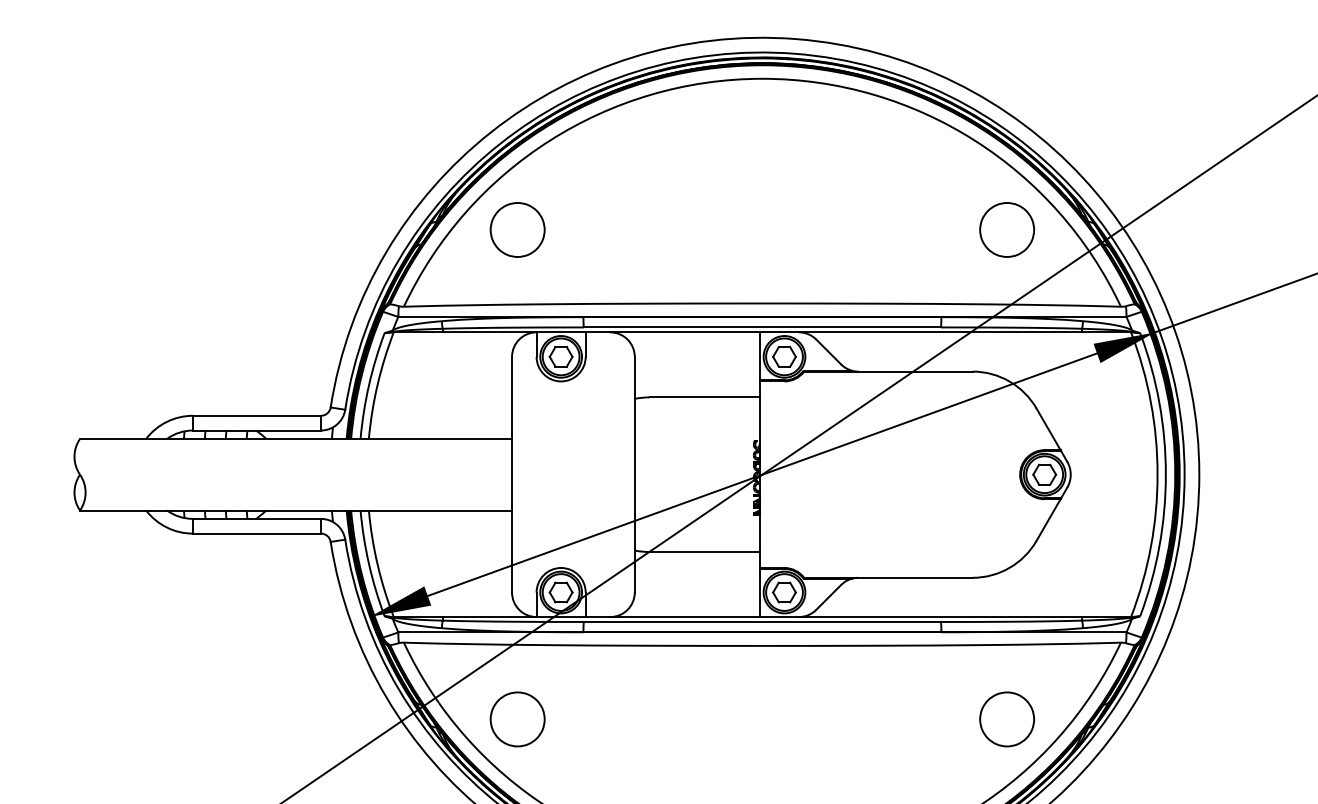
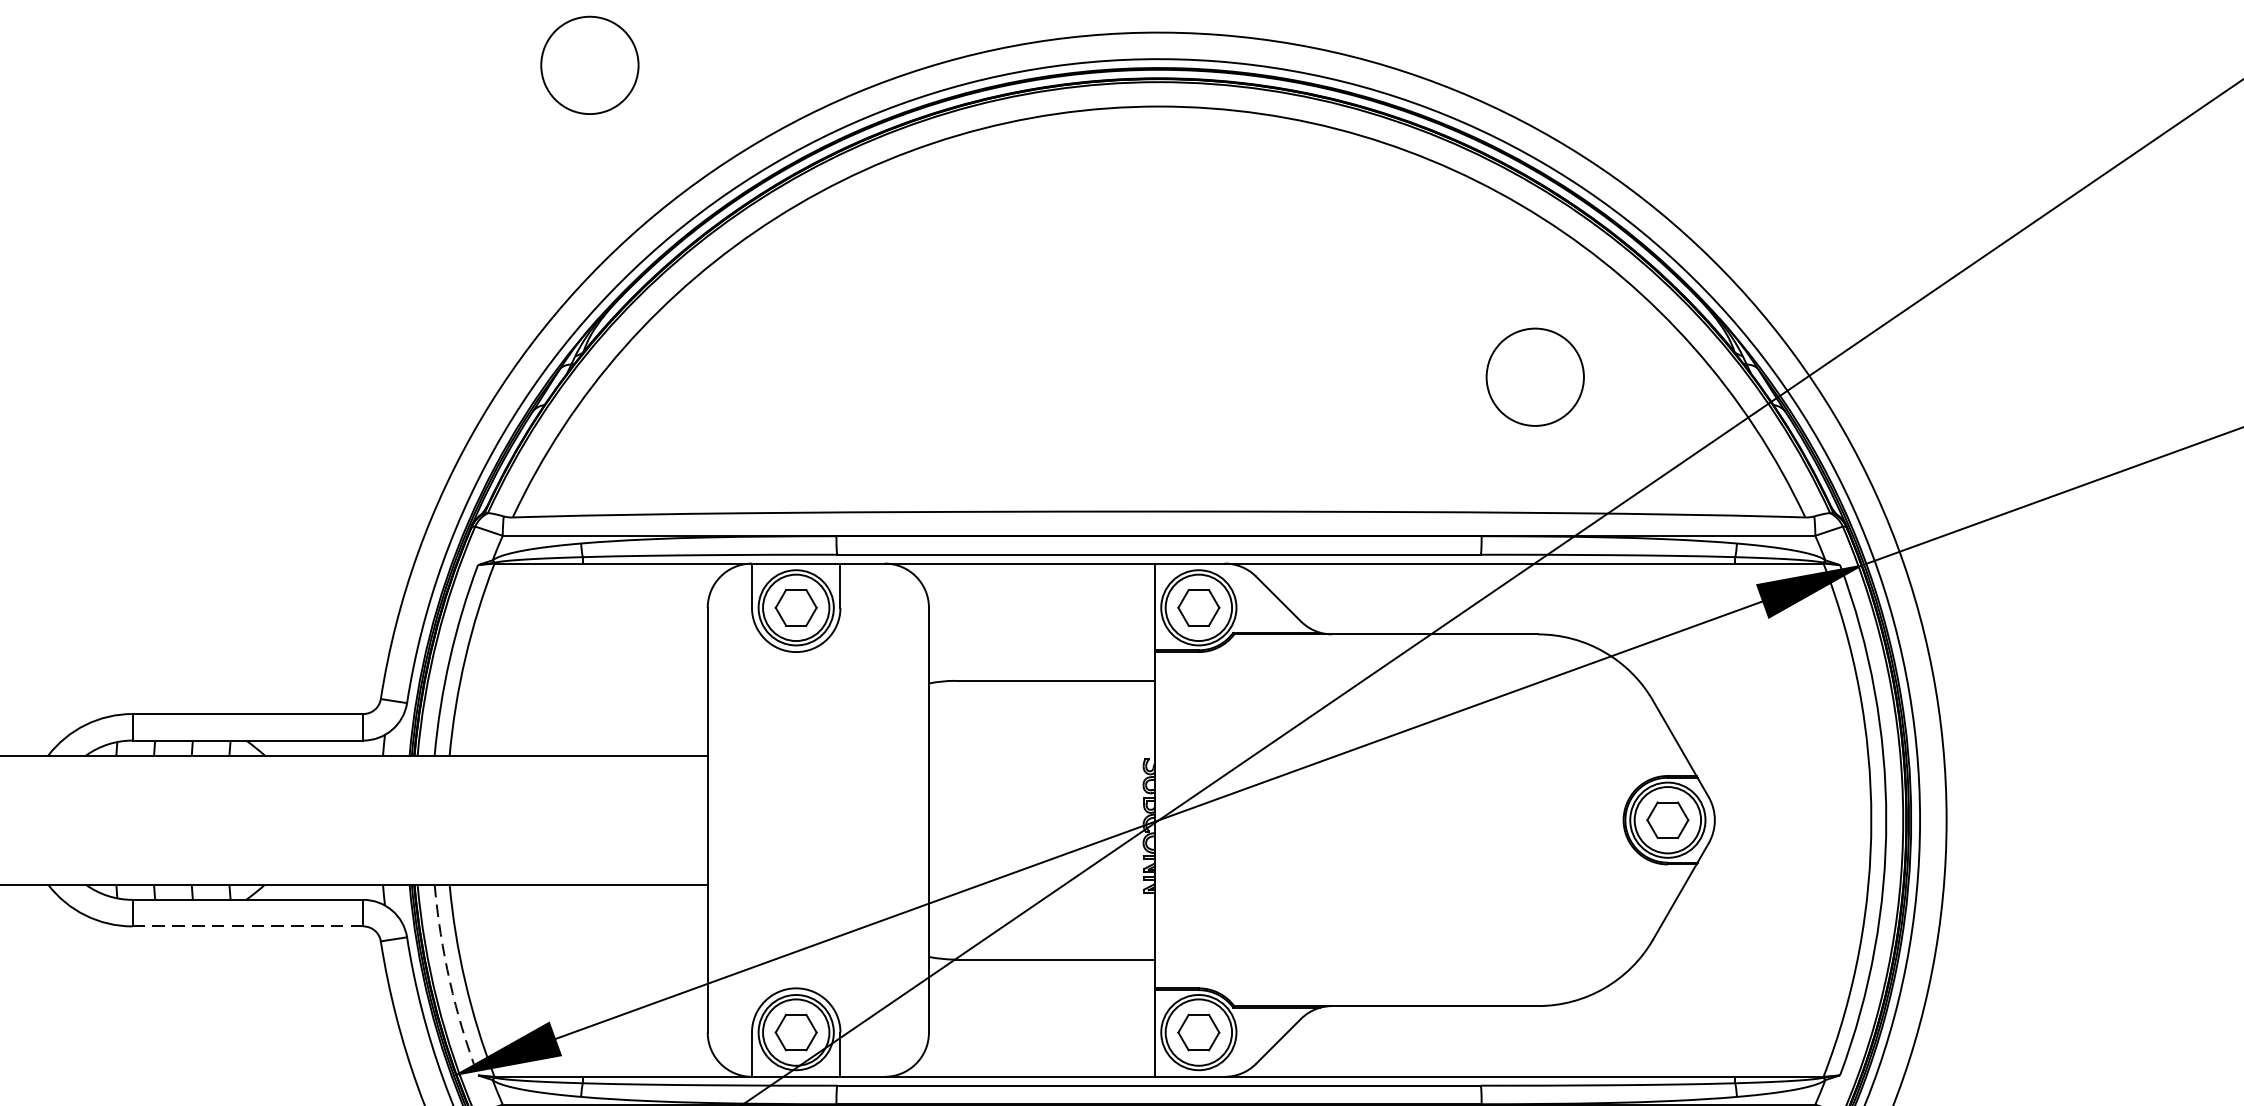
part: (517, 229) -> (589, 64), moved
part: (1006, 229) -> (1534, 376), moved
line: (257, 533) -> (248, 926), solid -> dashed
arc: (369, 564) -> (450, 982), solid -> dashed

